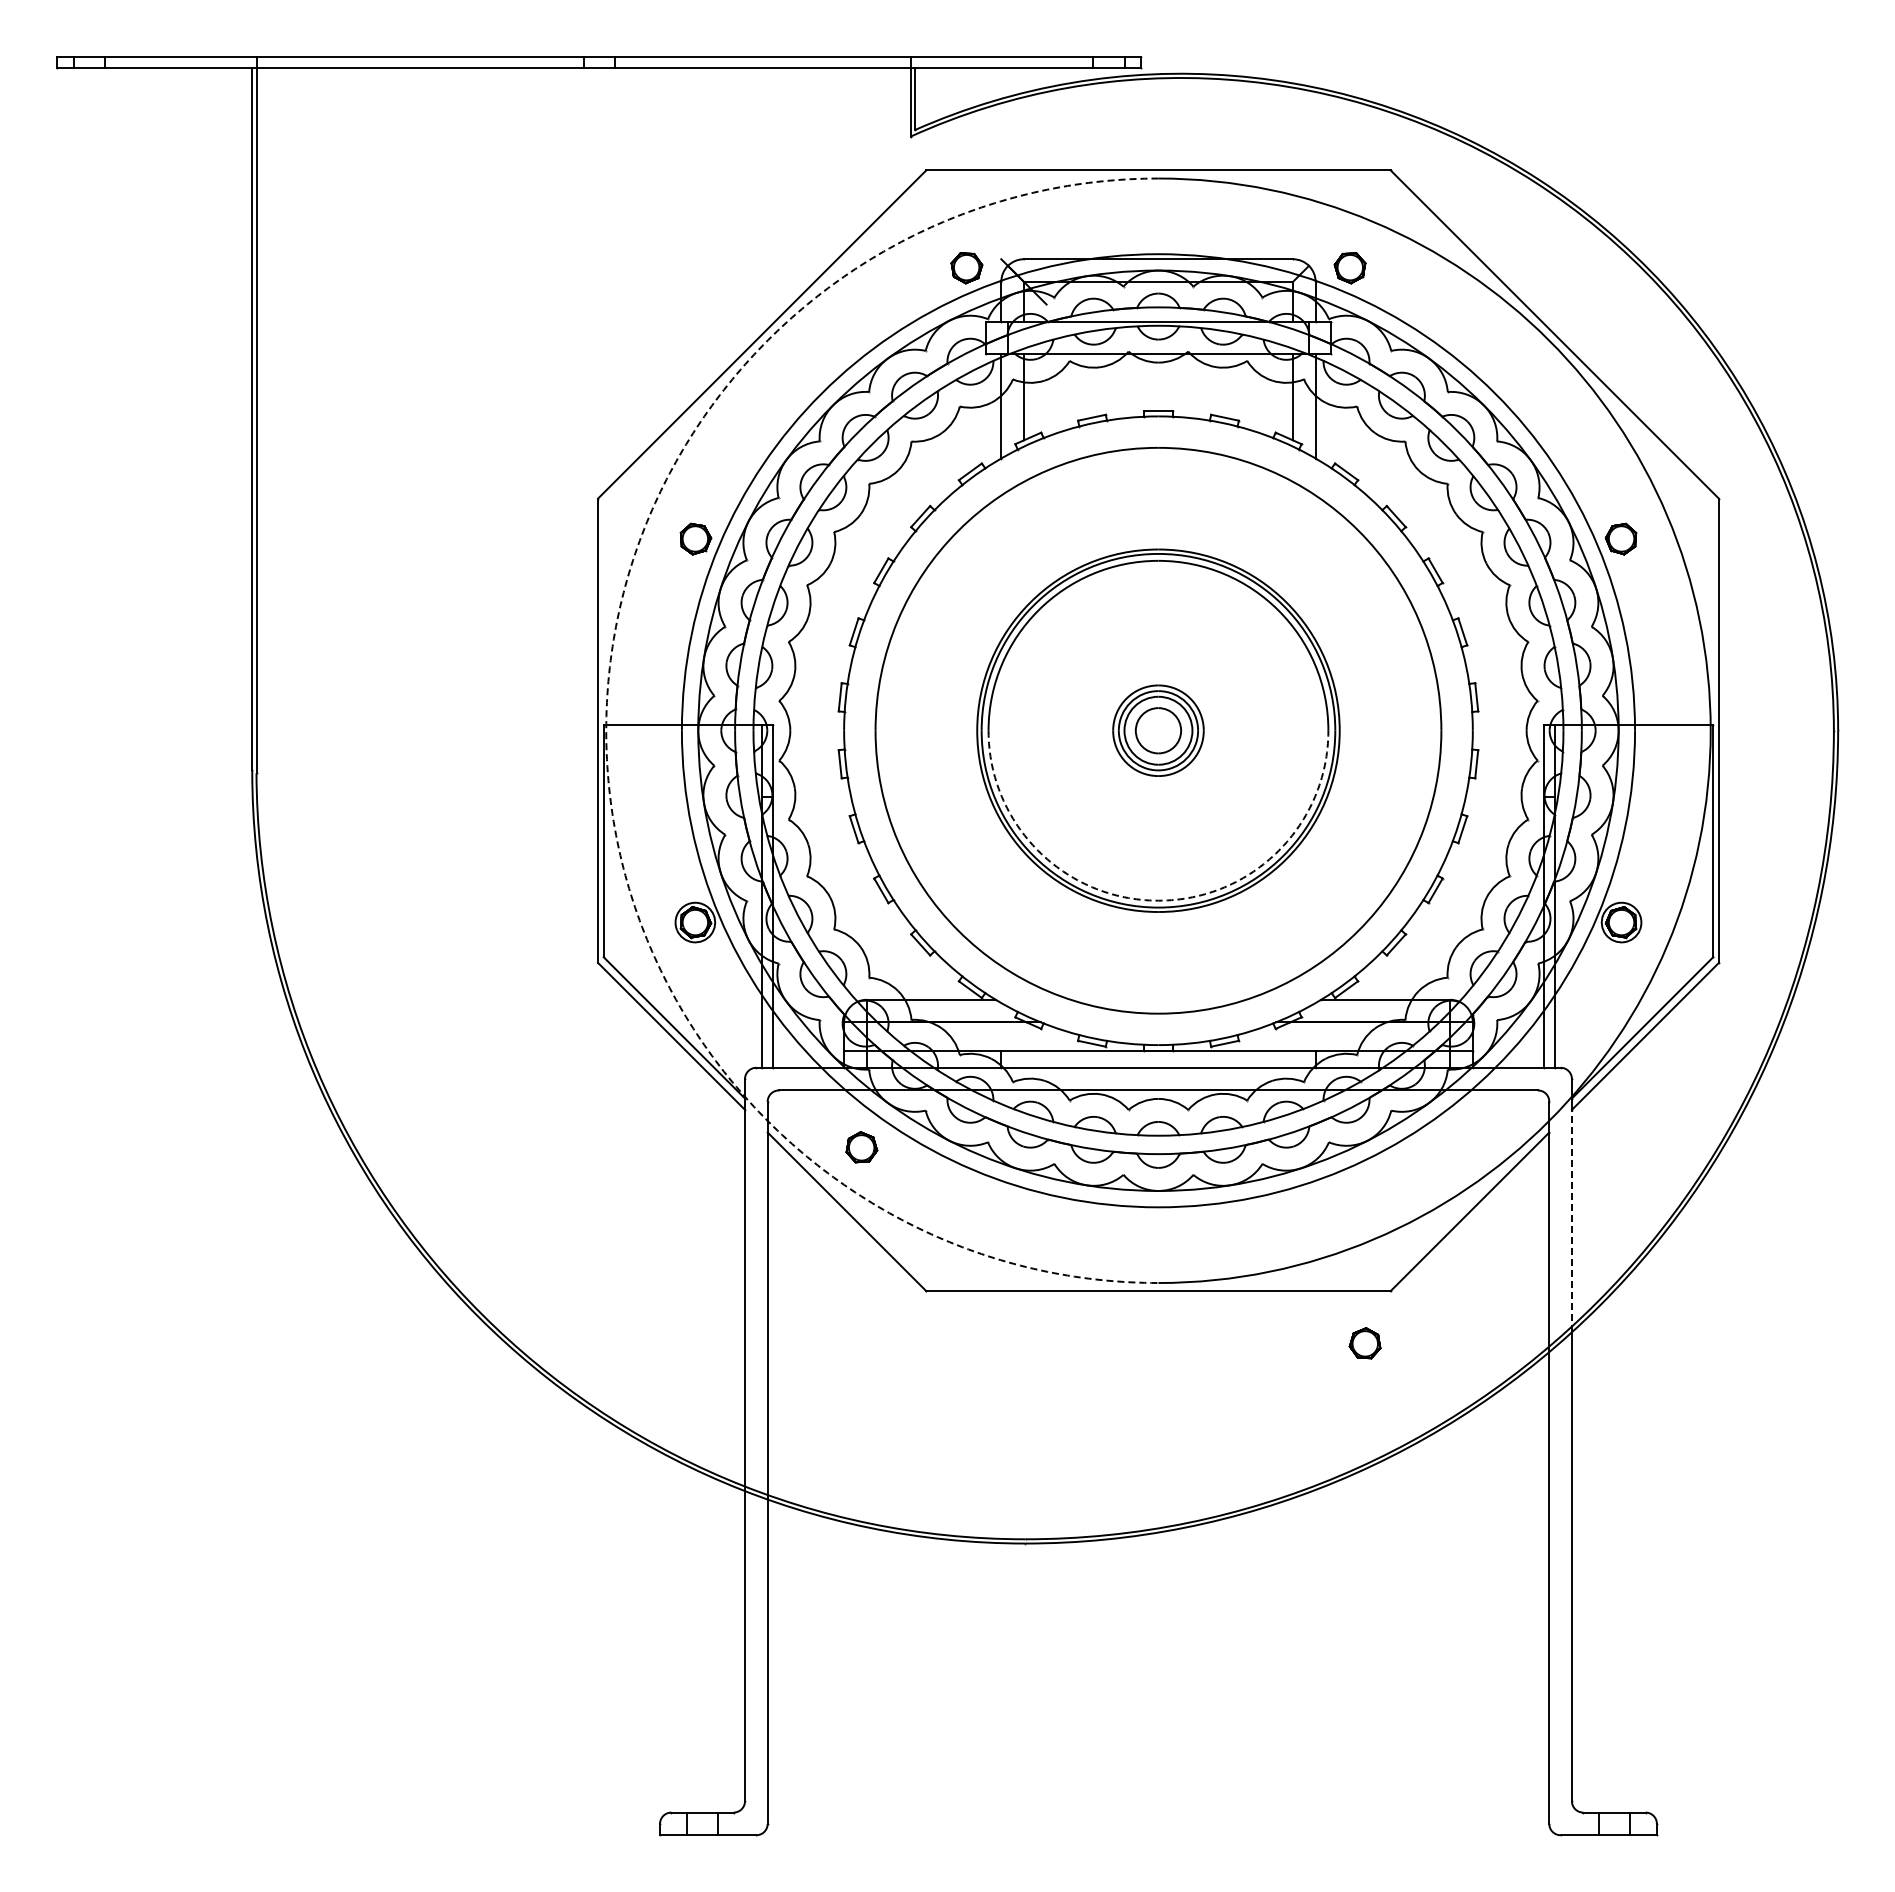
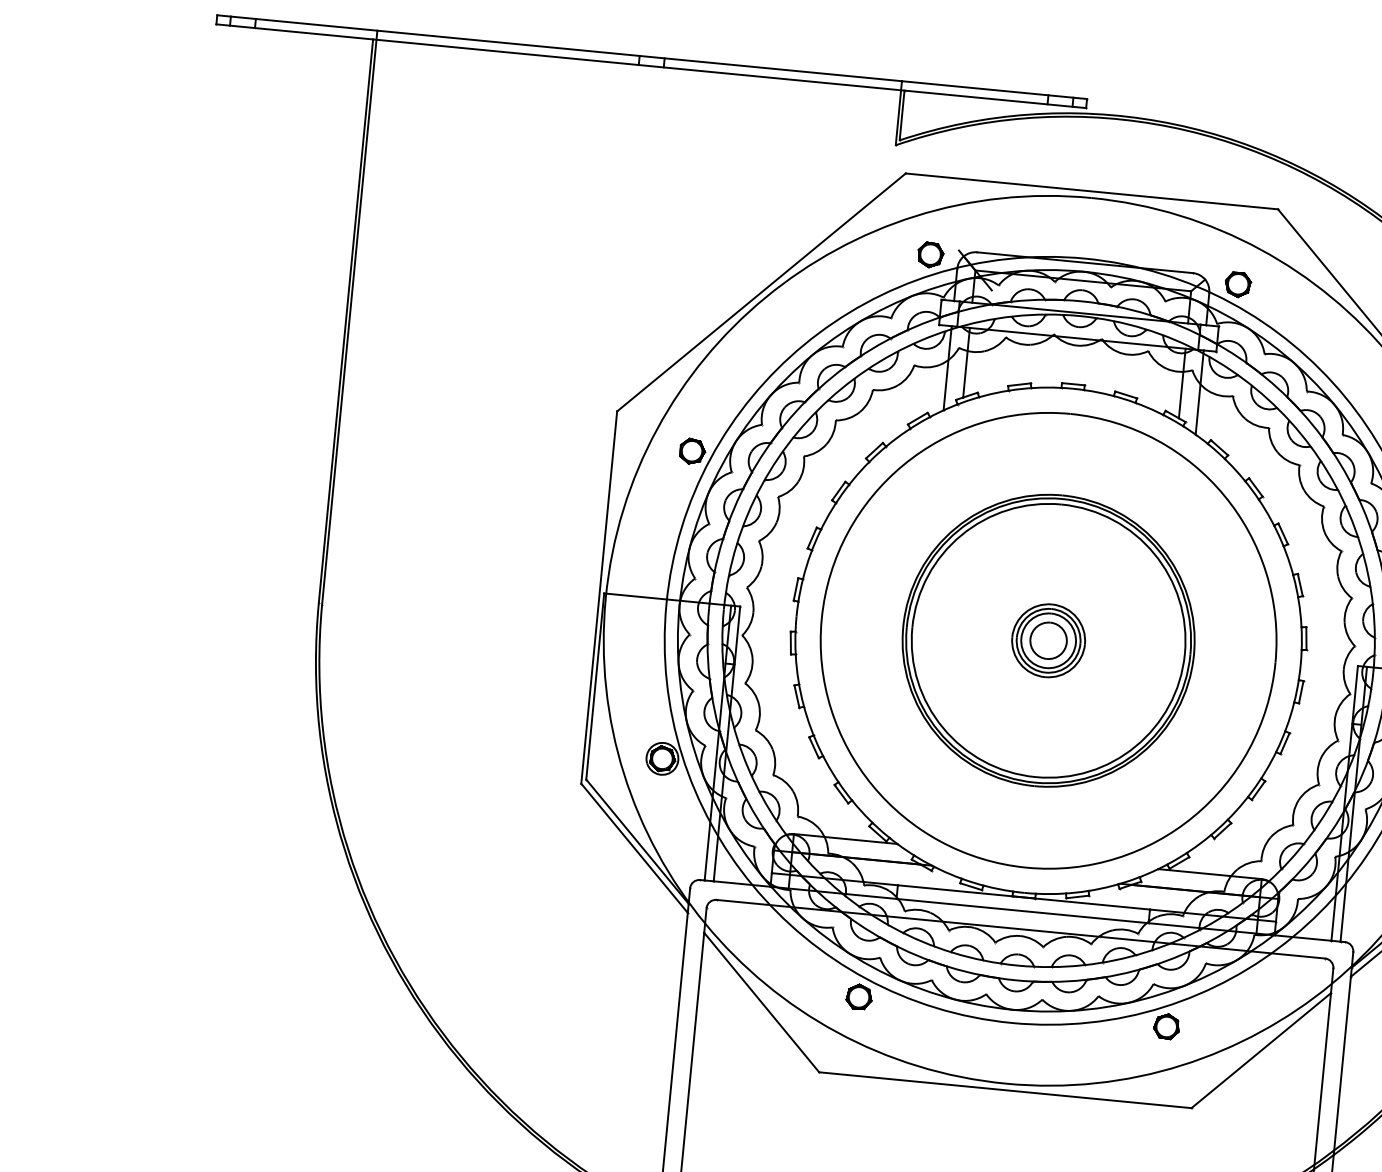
arc: (606, 730) -> (606, 597), dashed -> solid
arc: (1158, 900) -> (1035, 776), dashed -> solid
part: (861, 1147) -> (858, 997), moved
line: (1571, 1220) -> (1342, 1065), dashed -> solid
part: (1364, 1343) -> (1166, 1026), moved

